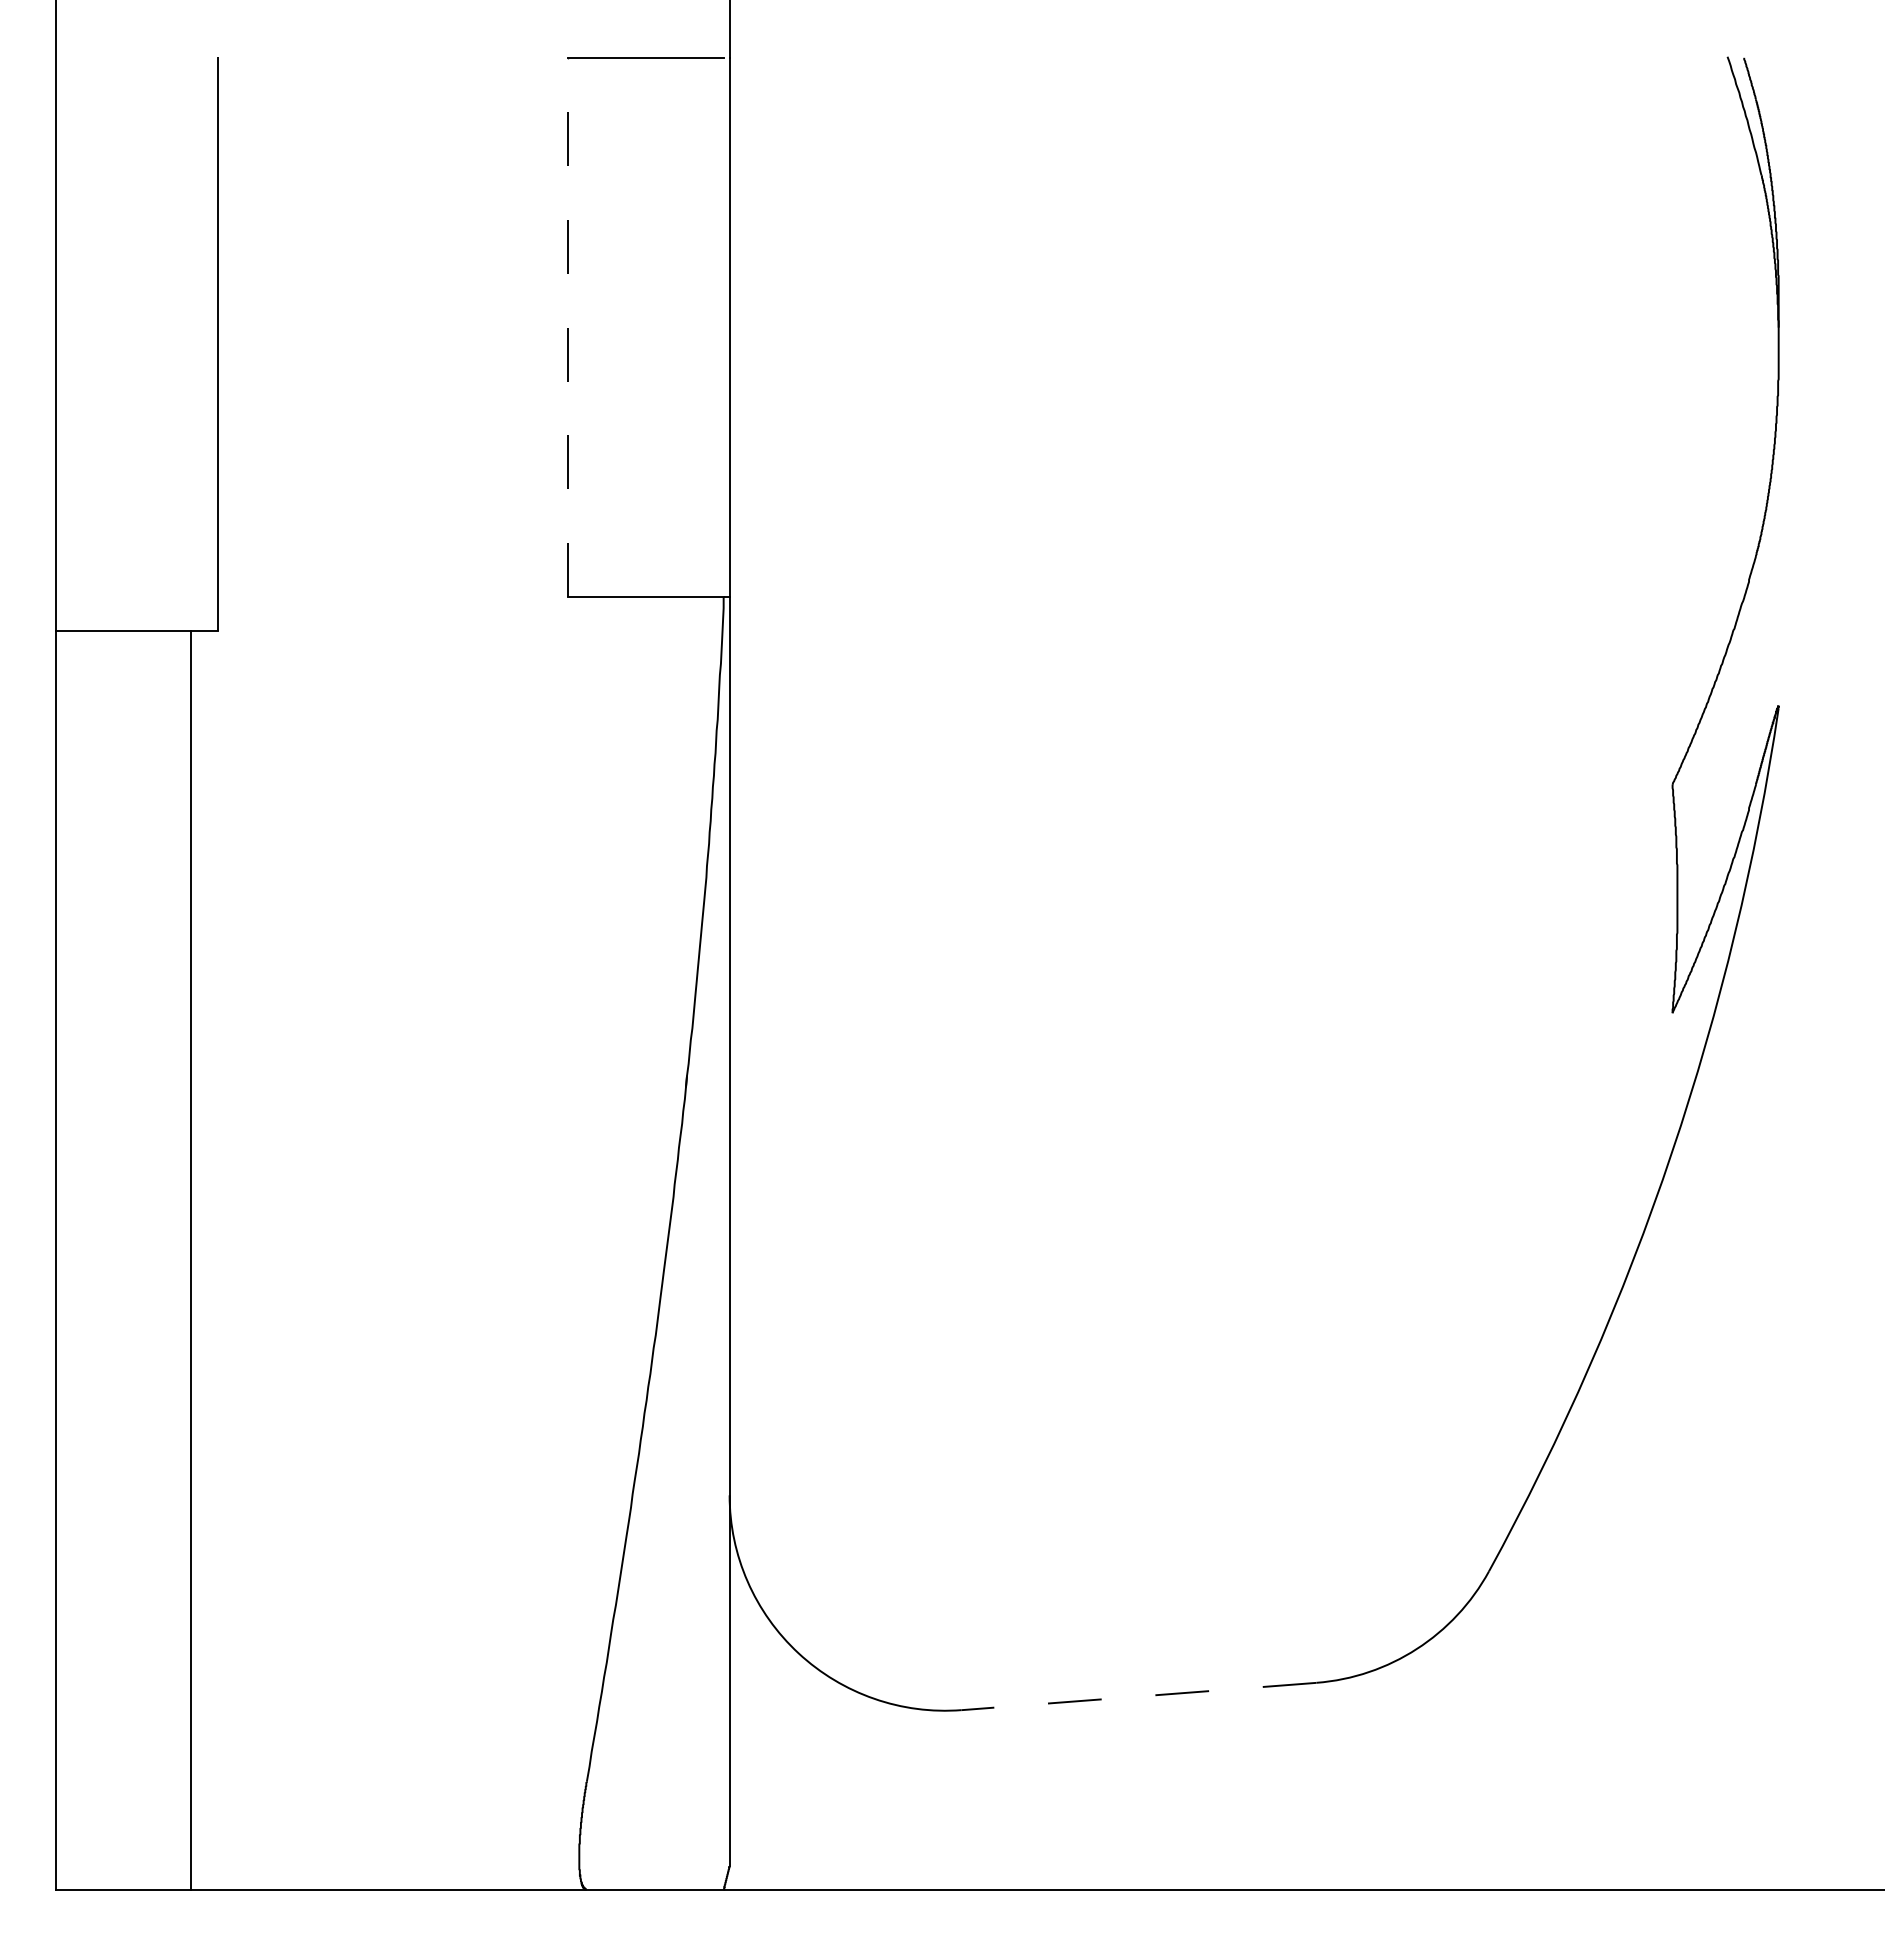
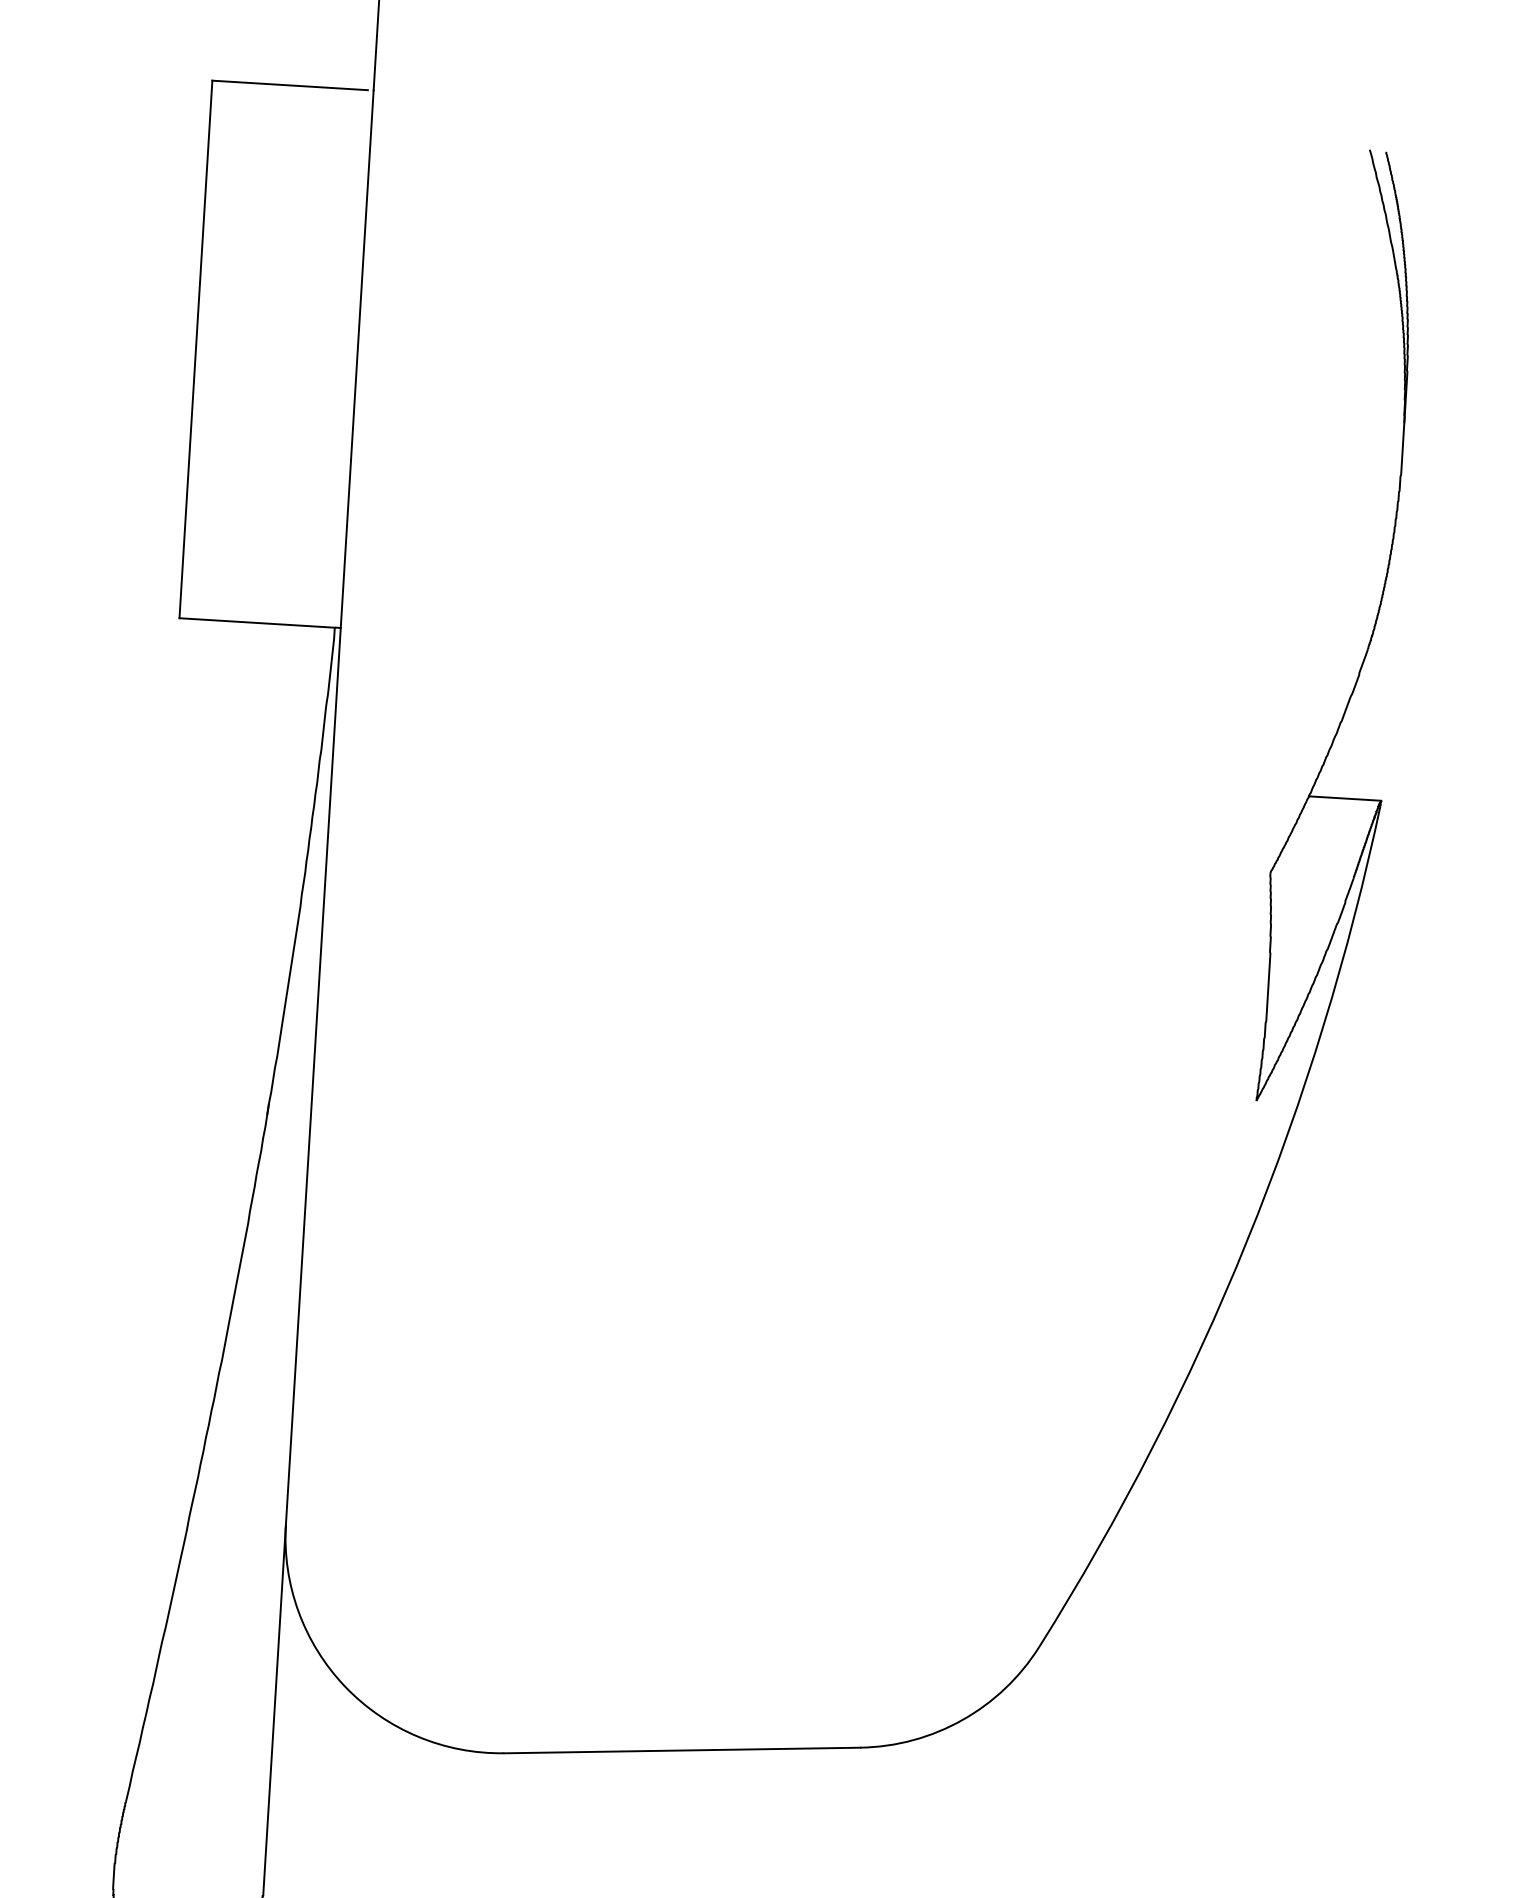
line: (568, 327) -> (196, 349), dashed -> solid
line: (1742, 705) -> (1345, 798), added
line: (1139, 1696) -> (682, 1750), dashed -> solid

